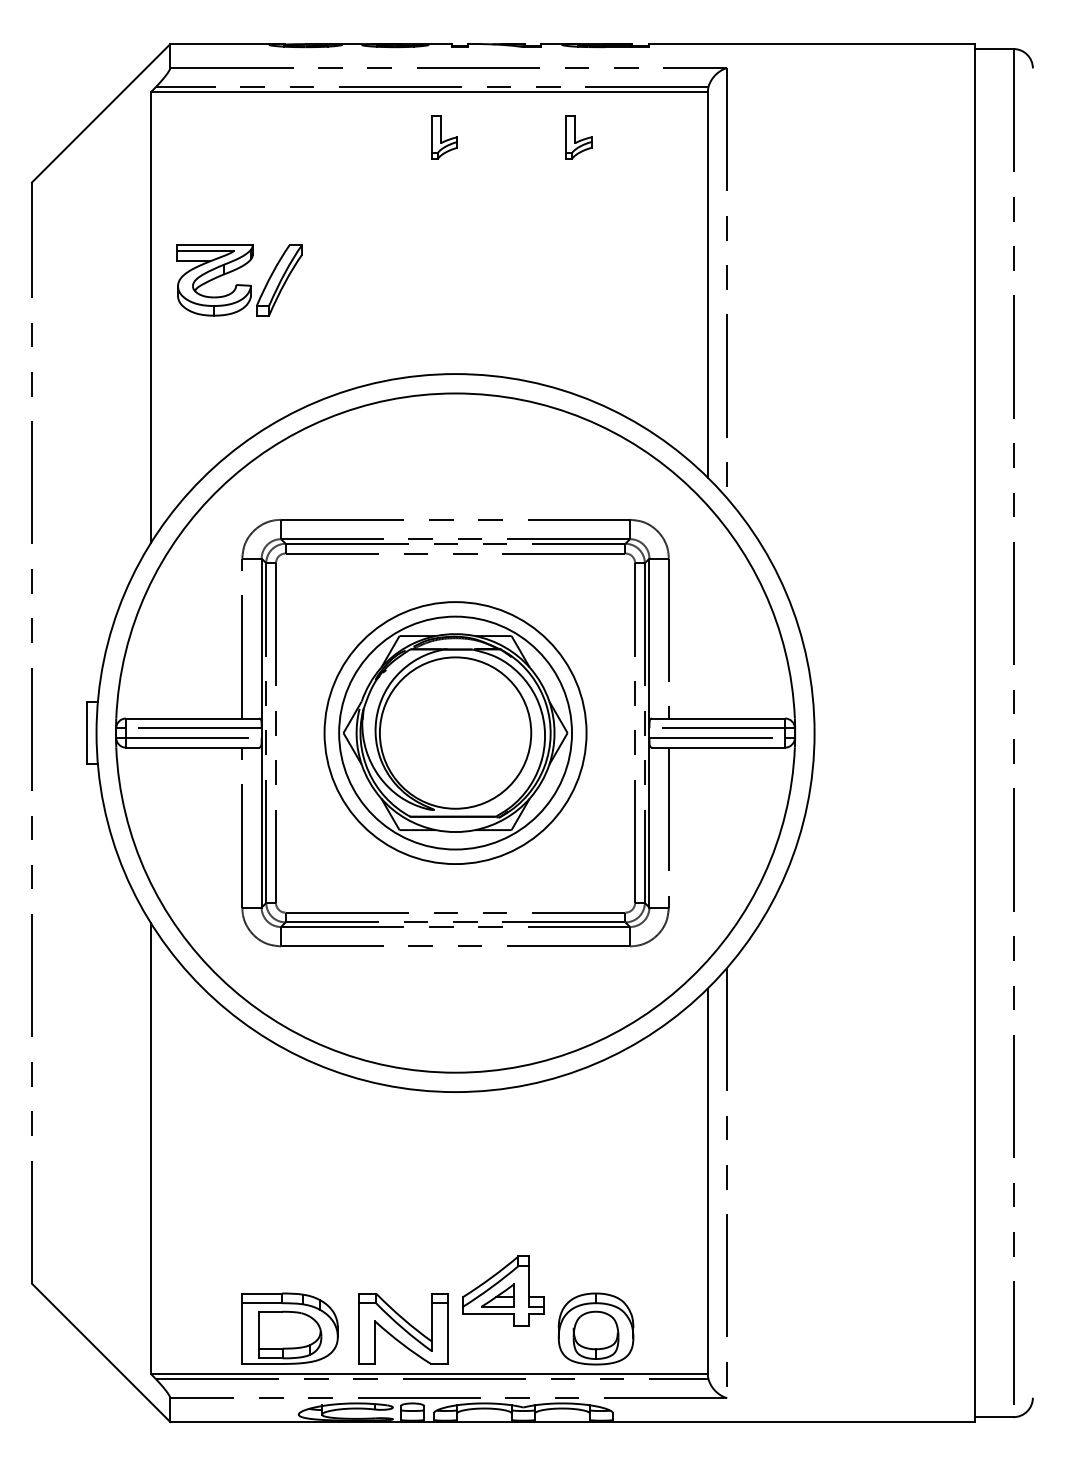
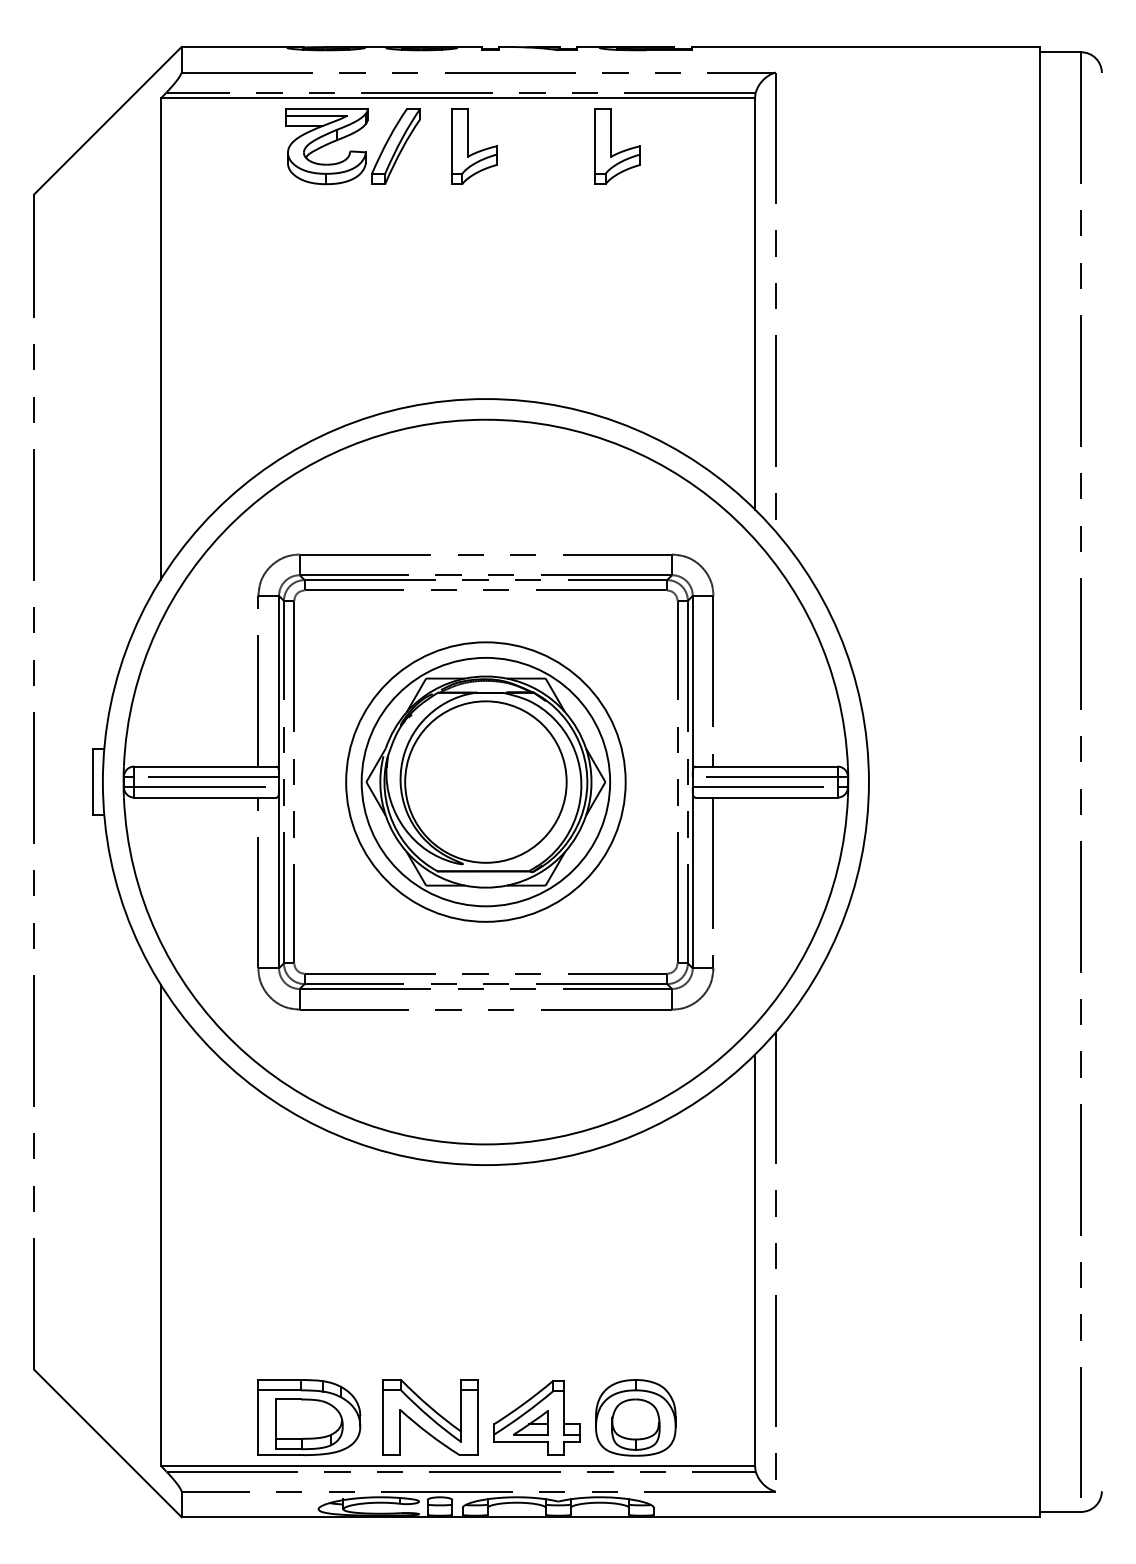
part: (444, 137) -> (474, 146), size x1.67
part: (578, 137) -> (617, 146), size x1.67
part: (239, 280) -> (353, 146), moved
part: (503, 1290) -> (537, 1417), moved

